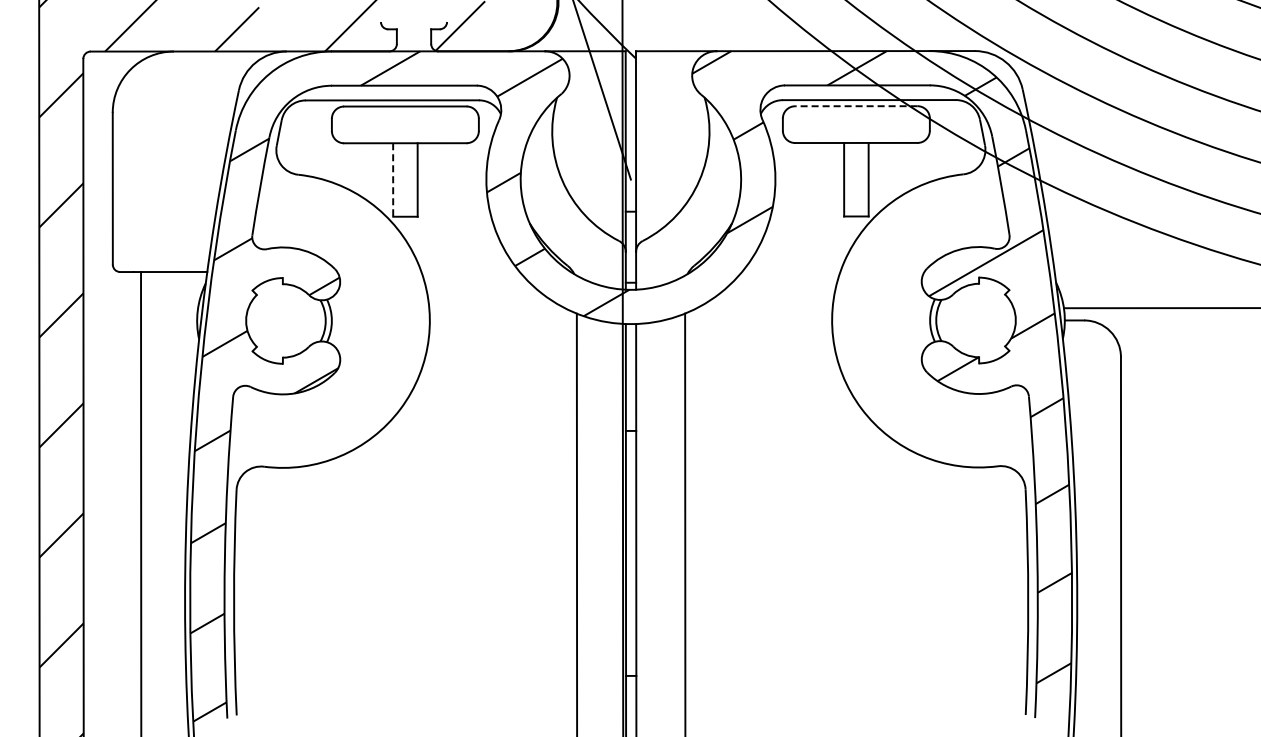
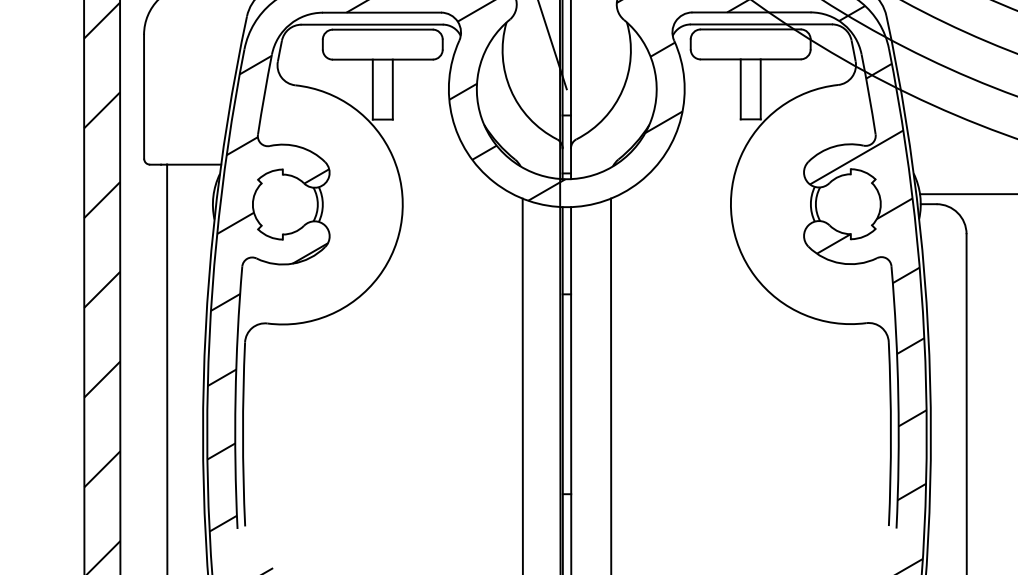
line: (855, 106) -> (749, 29), dashed -> solid
line: (393, 180) -> (373, 90), dashed -> solid

